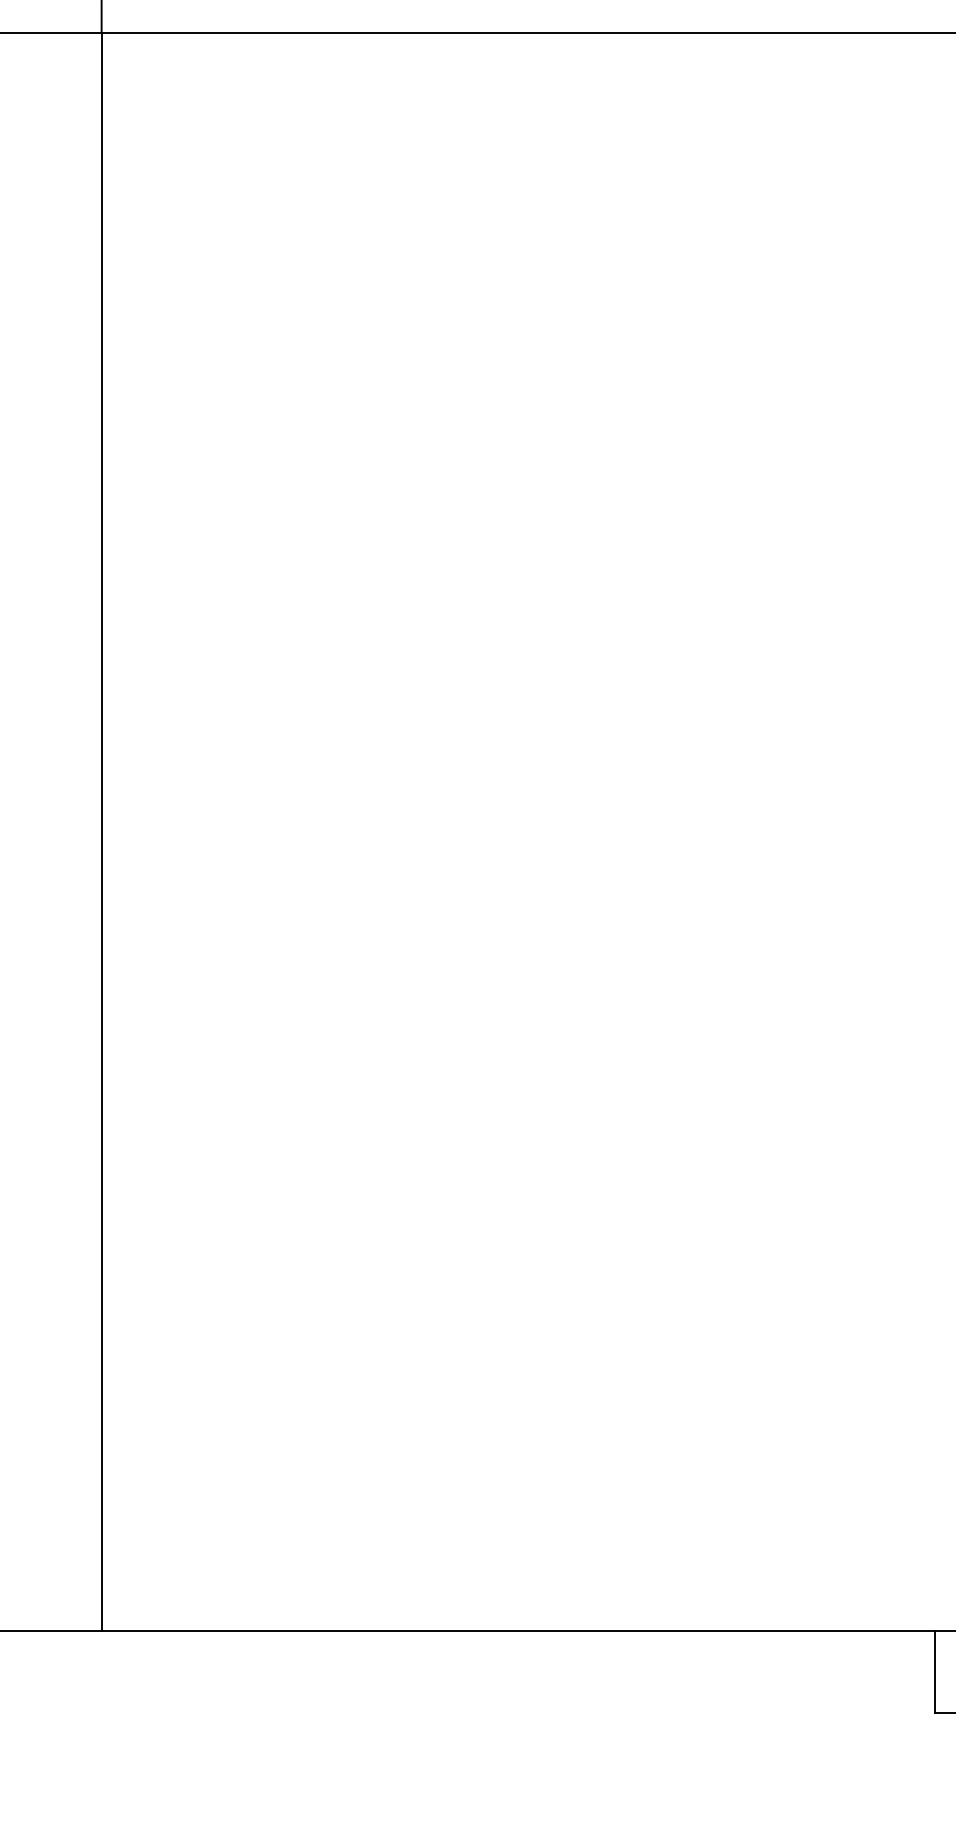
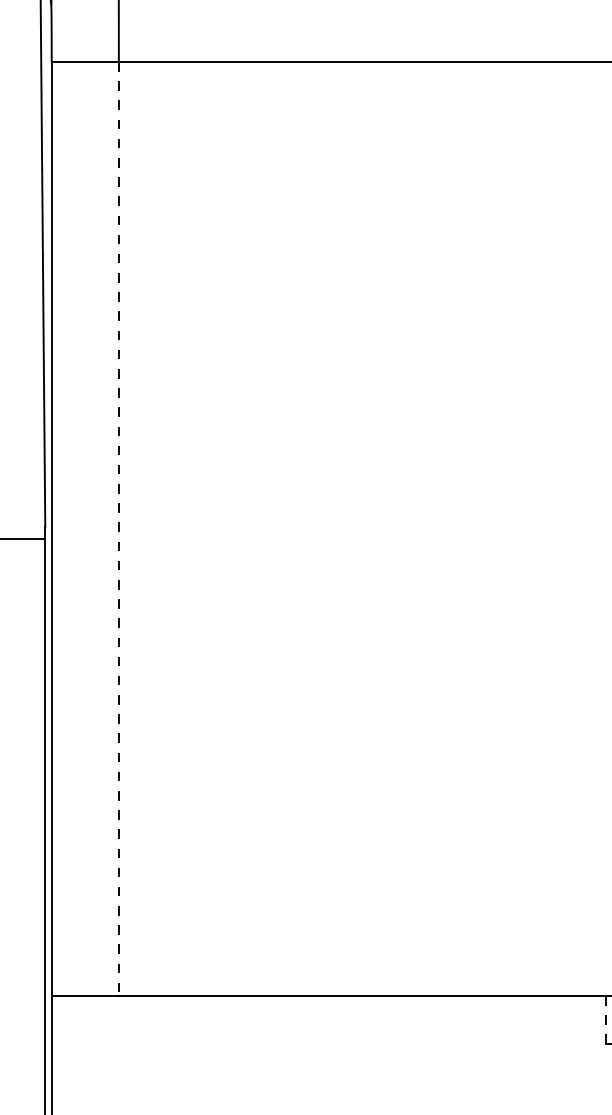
line: (101, 832) -> (118, 529), solid -> dashed
line: (936, 1671) -> (606, 1019), solid -> dashed

